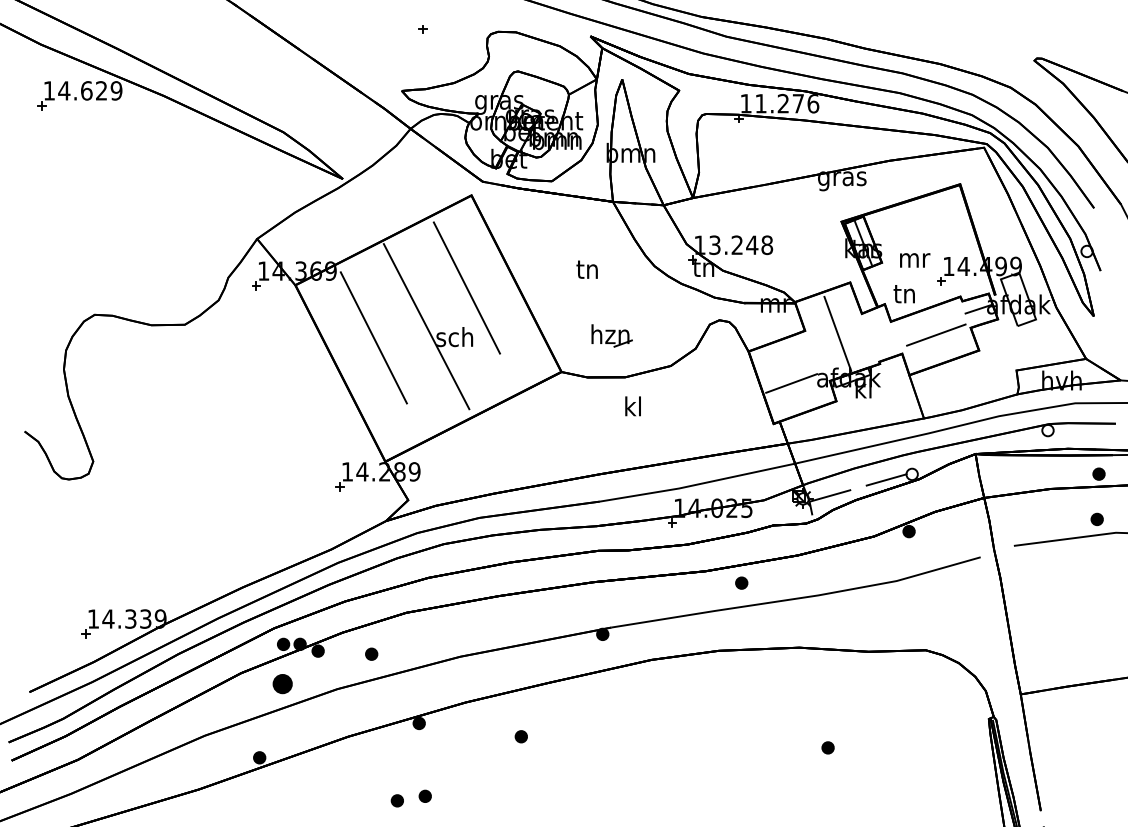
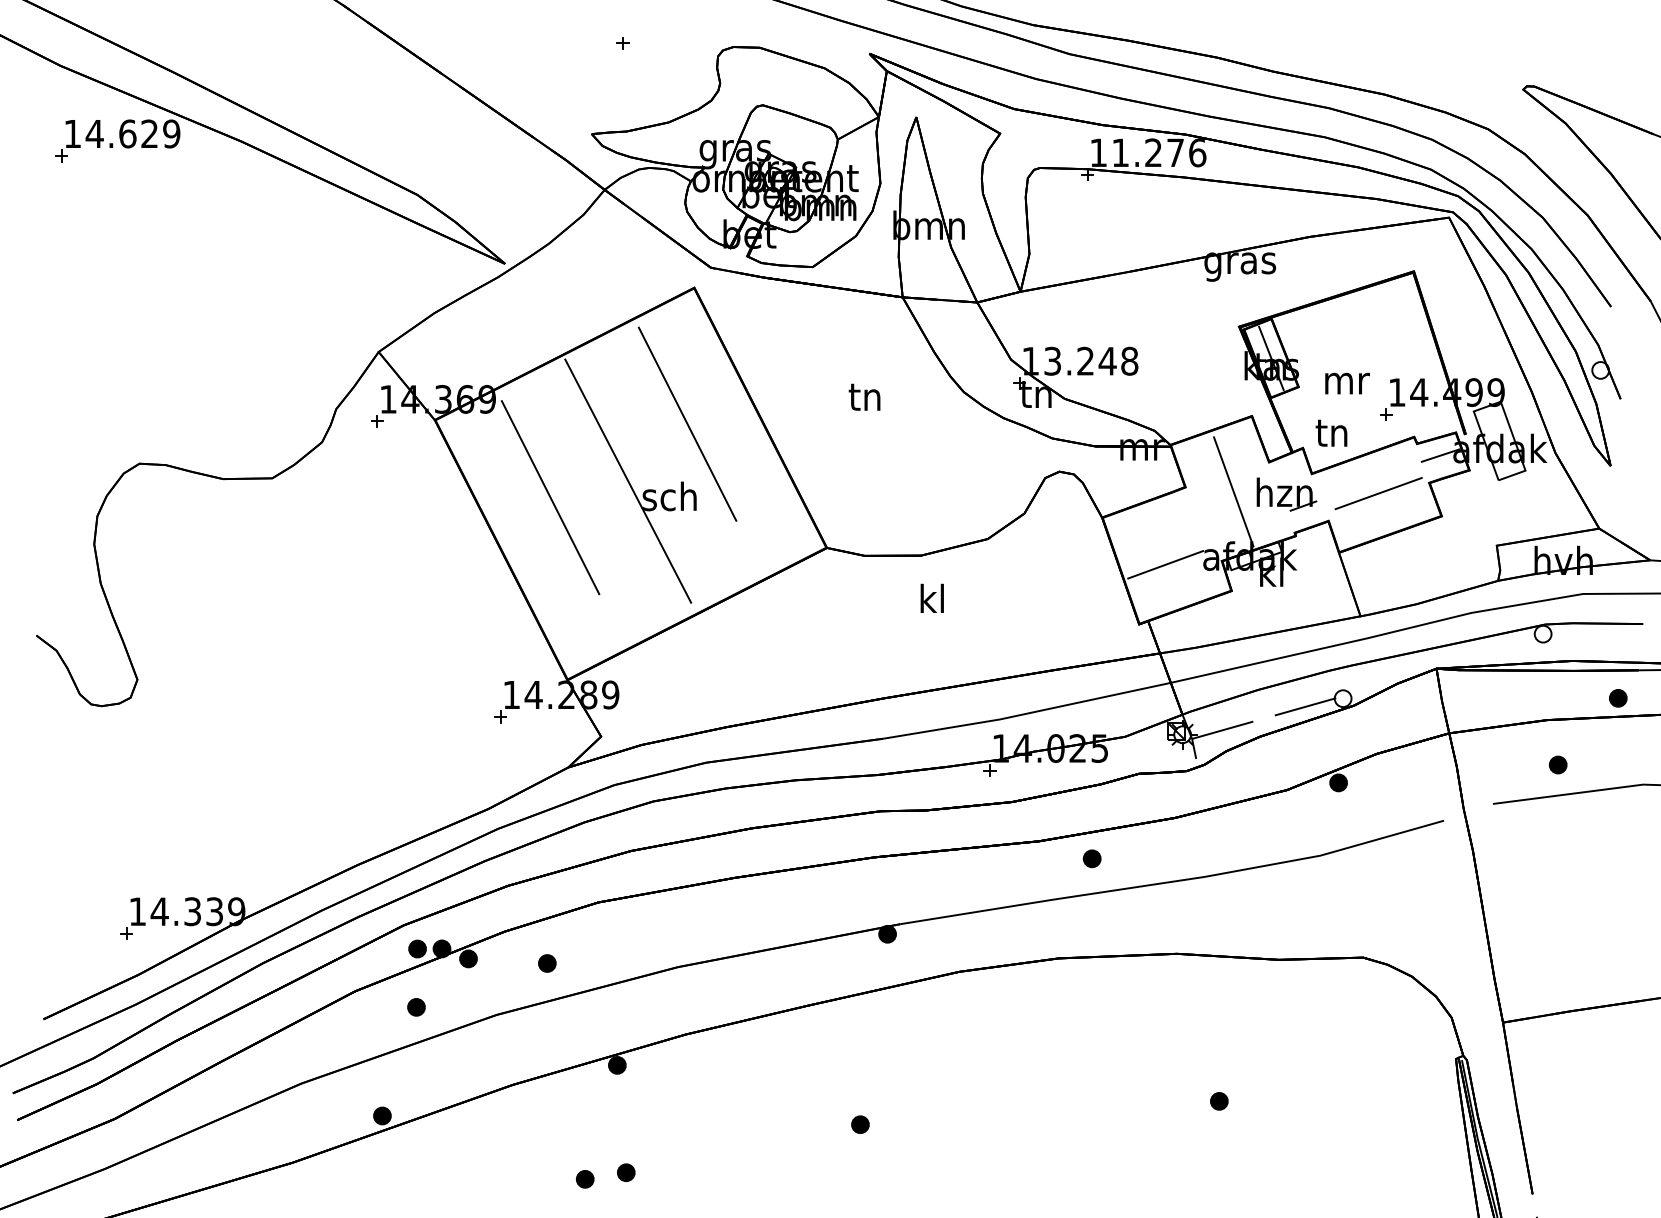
part: (611, 335) -> (1286, 494), moved
part: (1096, 519) -> (1557, 765), moved
part: (282, 683) -> (416, 1006), size x0.62
part: (520, 736) -> (859, 1124), moved

